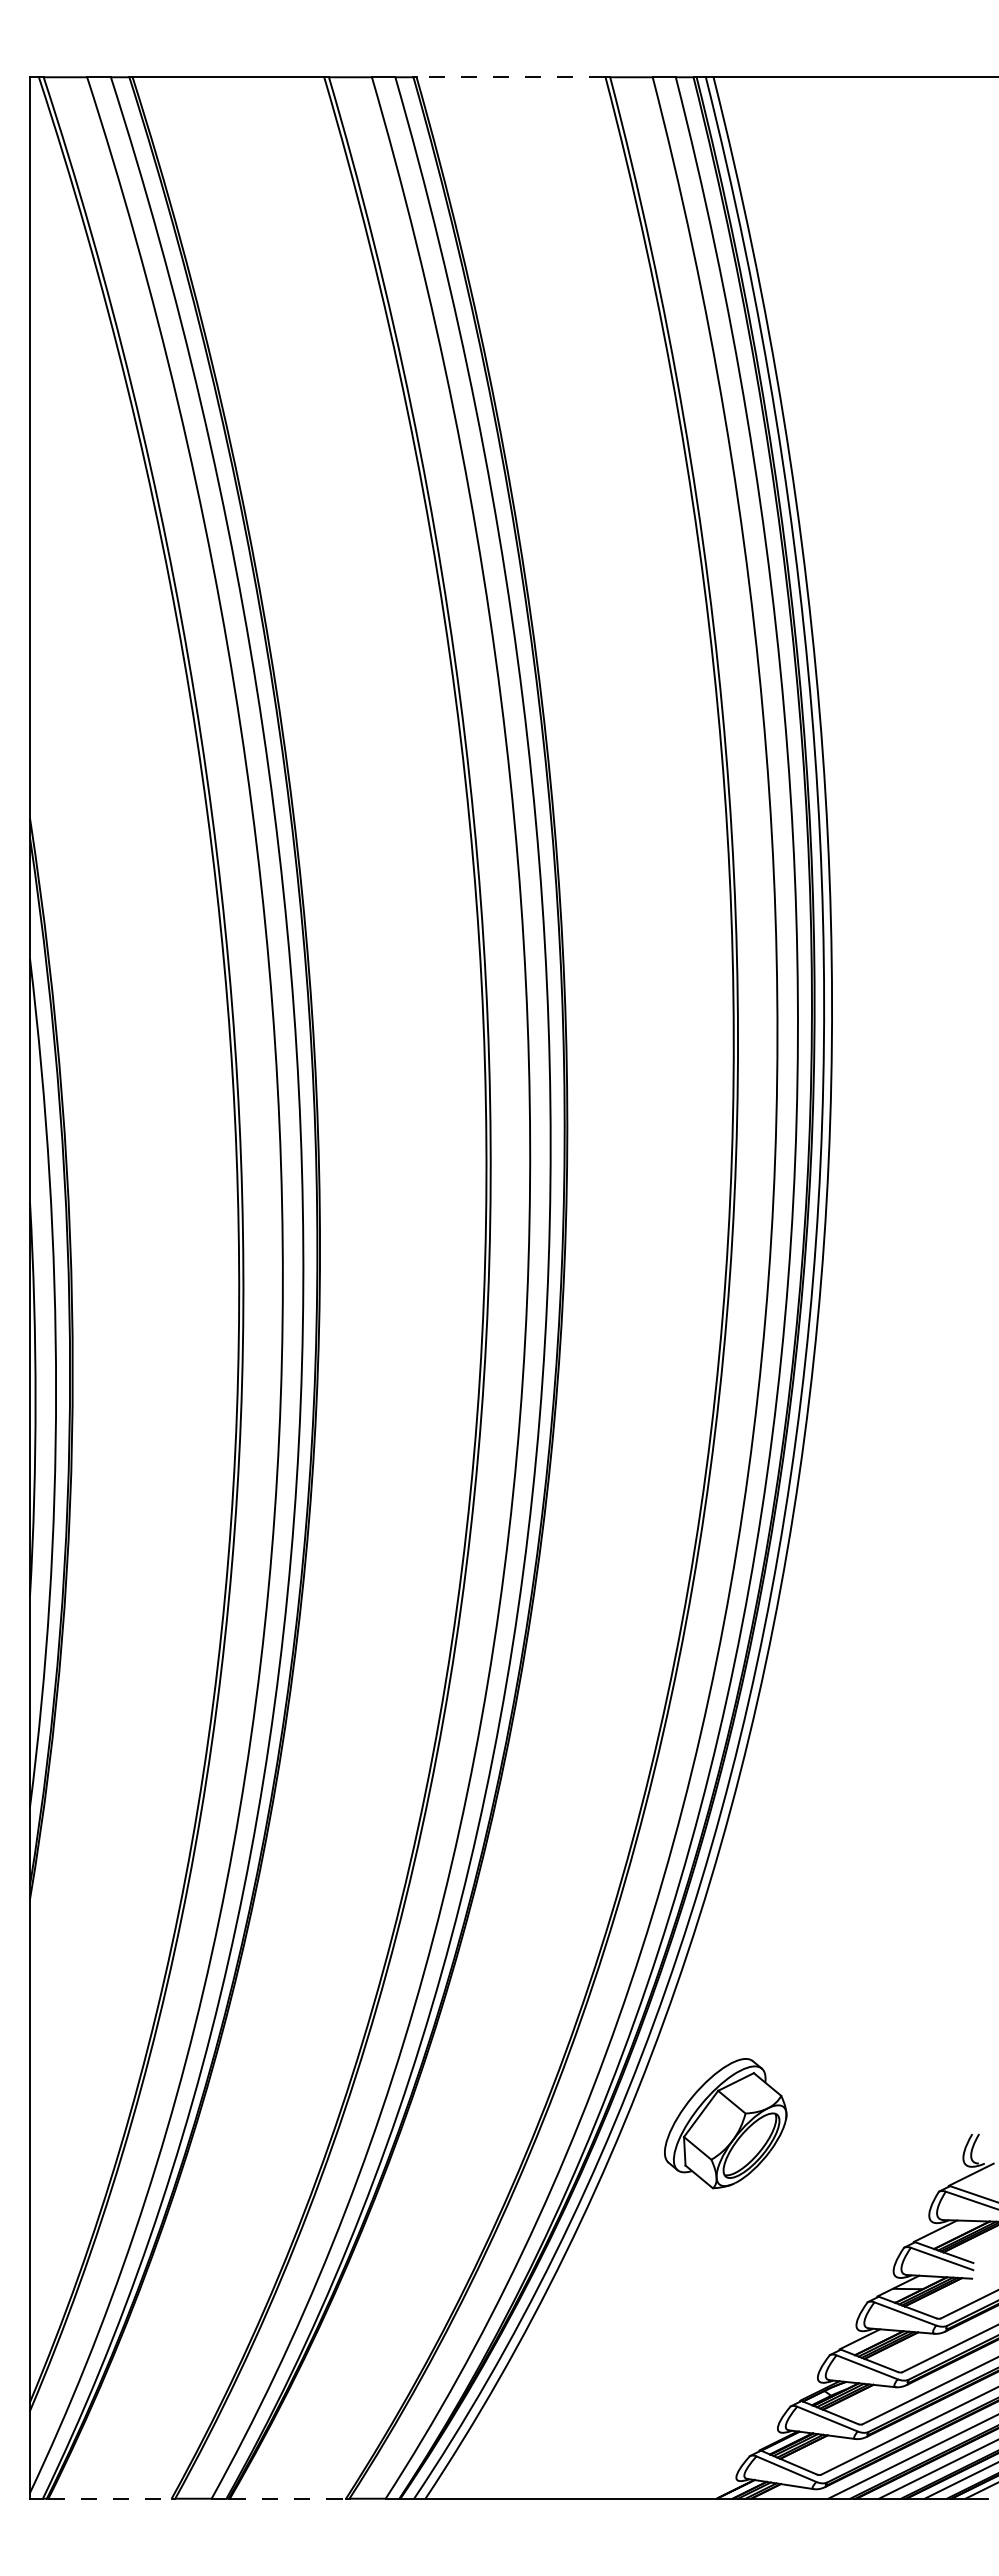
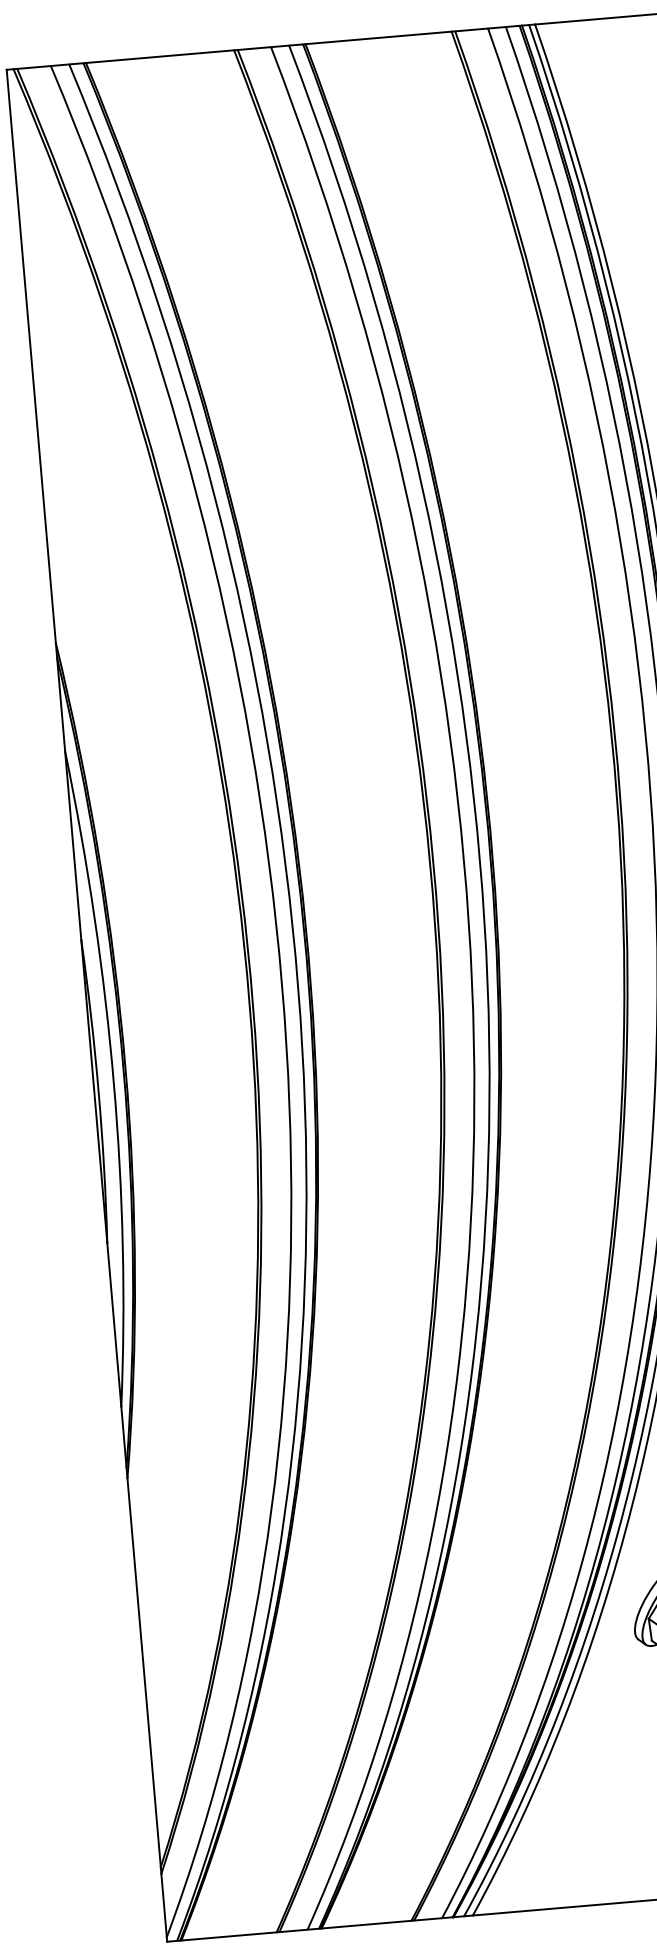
line: (510, 77) -> (378, 38), dashed -> solid
line: (110, 2498) -> (229, 1936), dashed -> solid
line: (288, 2498) -> (366, 1924), dashed -> solid

